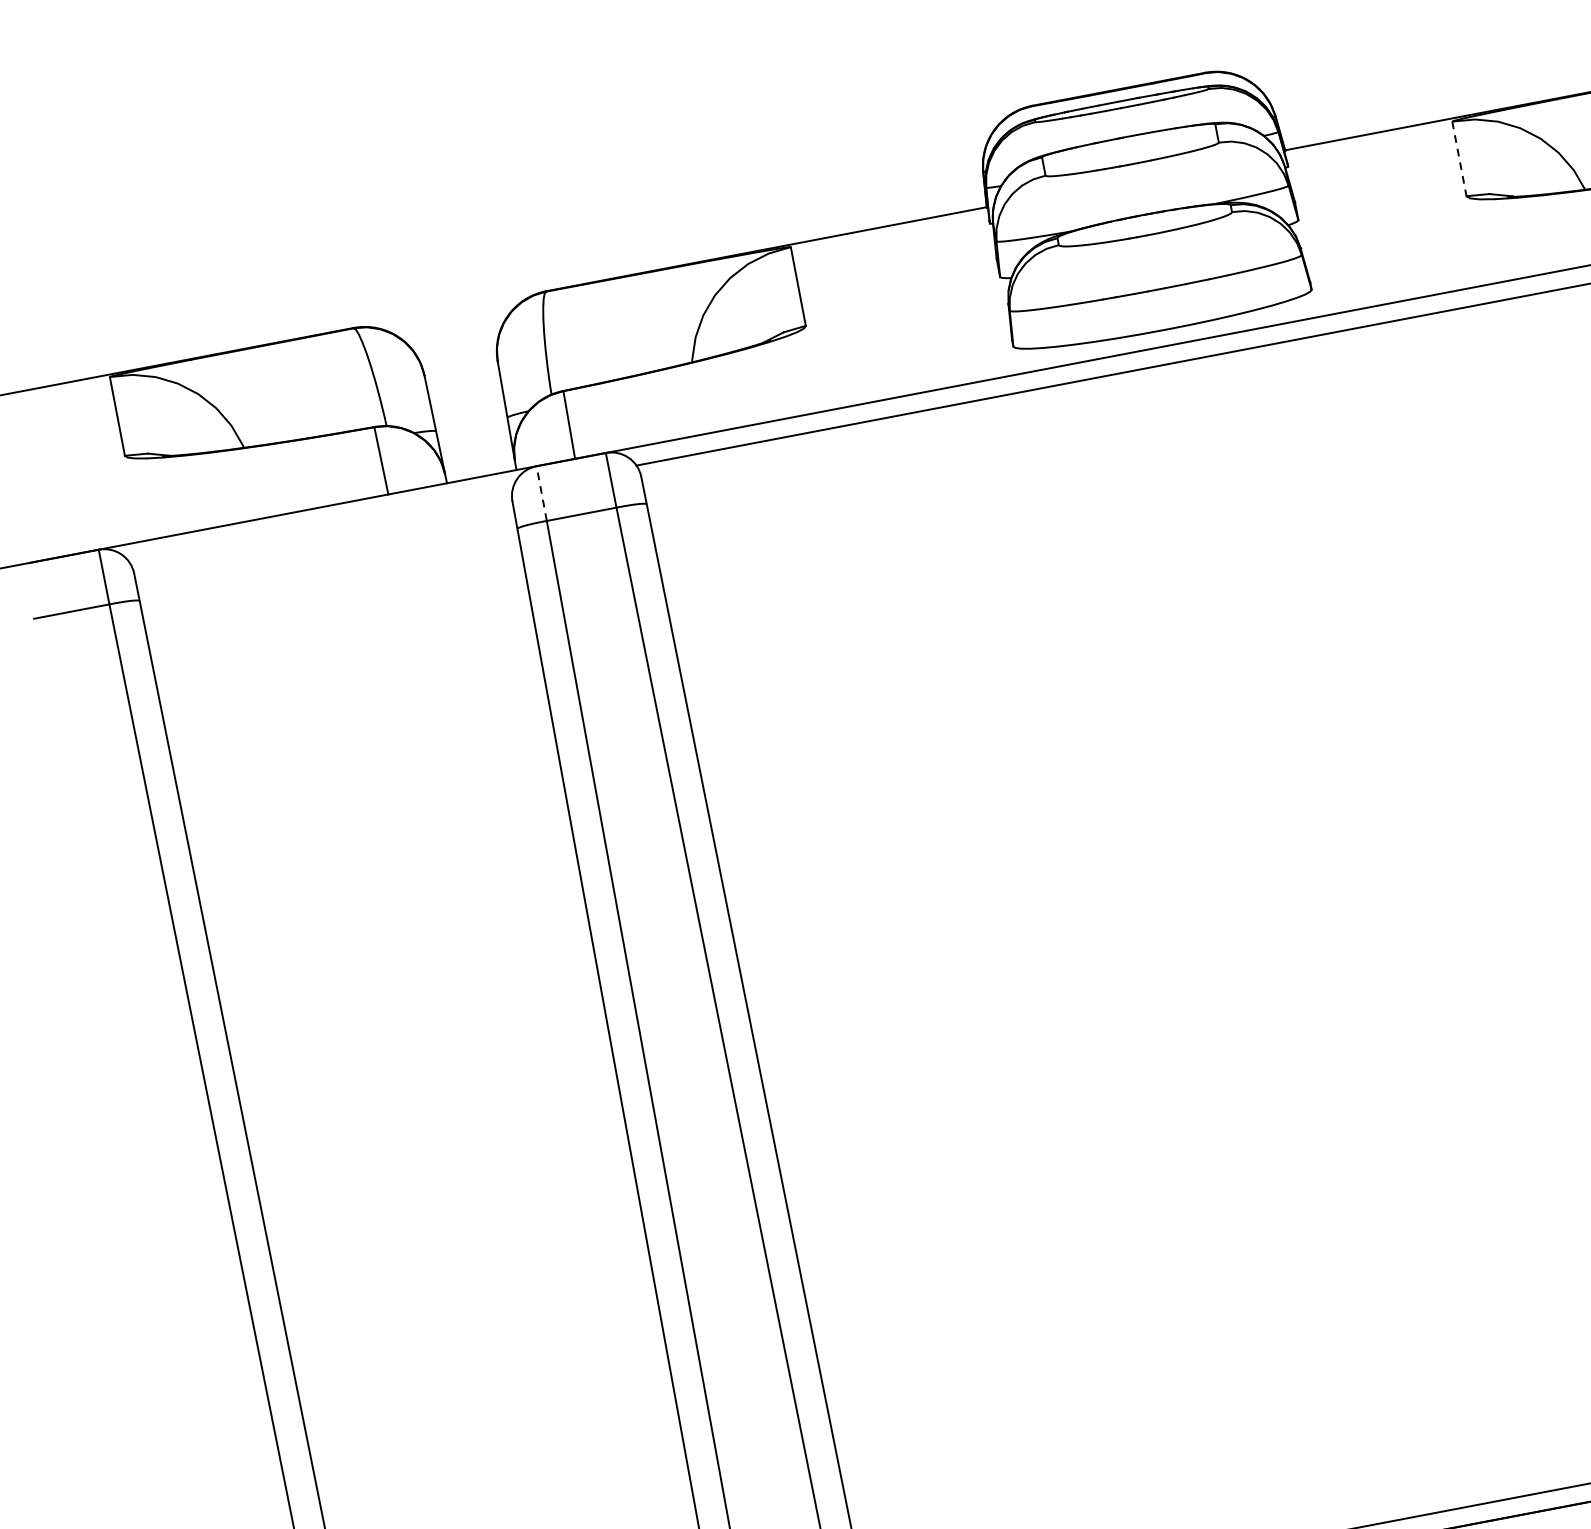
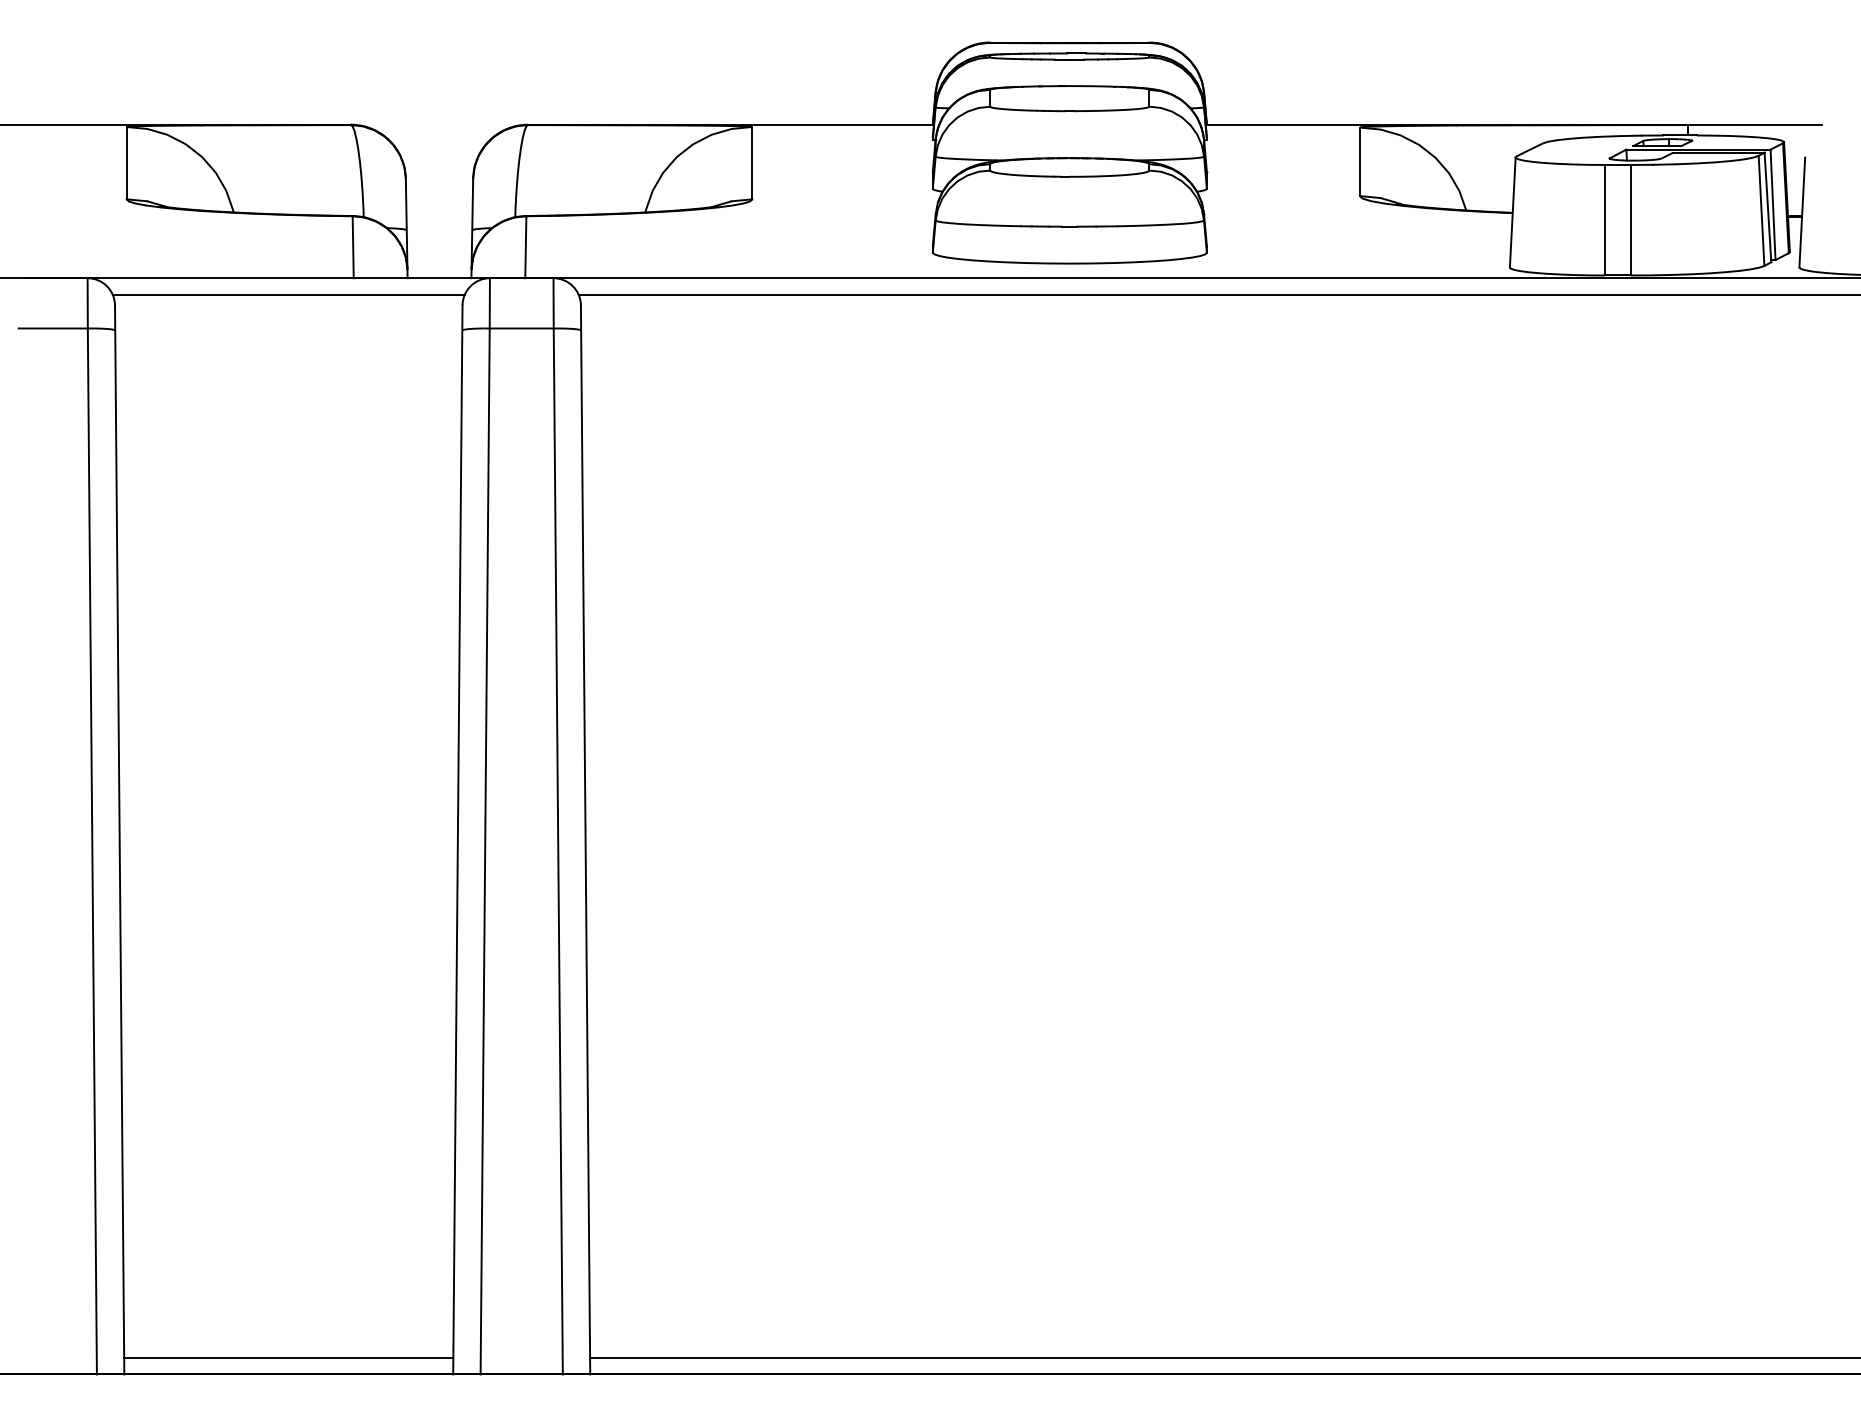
line: (1459, 159) -> (1359, 162), dashed -> solid
line: (541, 492) -> (489, 302), dashed -> solid
line: (320, 525) -> (288, 294), added

